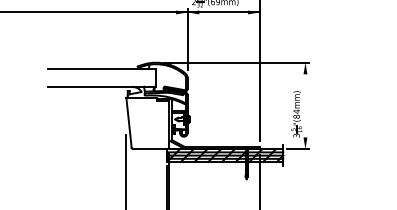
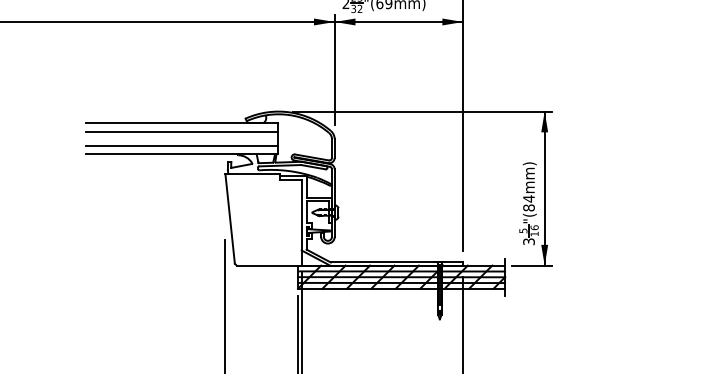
line: (101, 73) -> (181, 130), added
line: (101, 81) -> (181, 145), added
line: (305, 105) -> (544, 187), added

